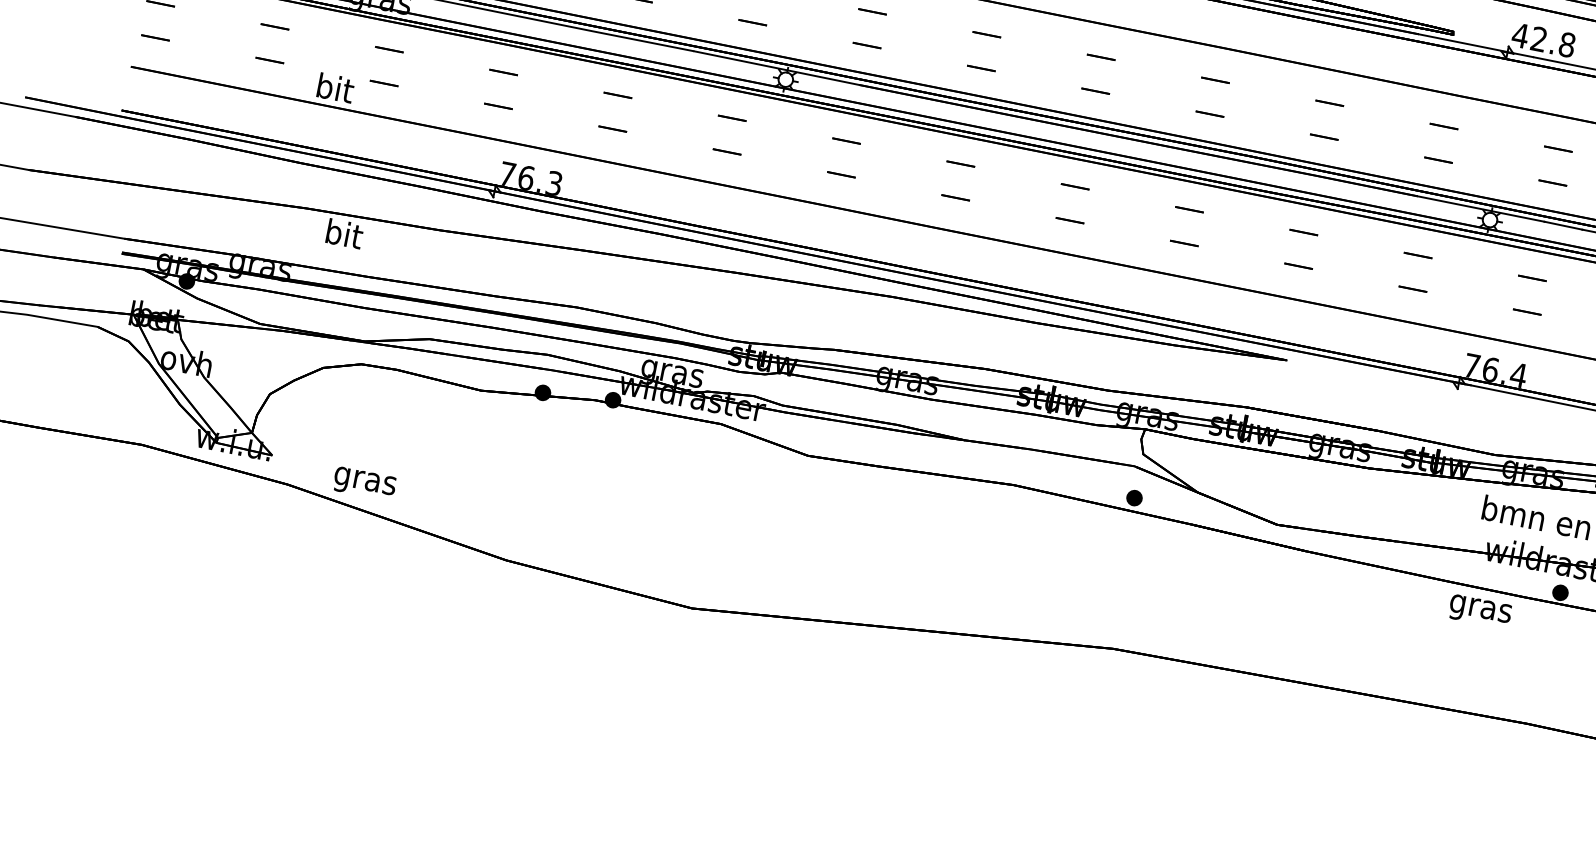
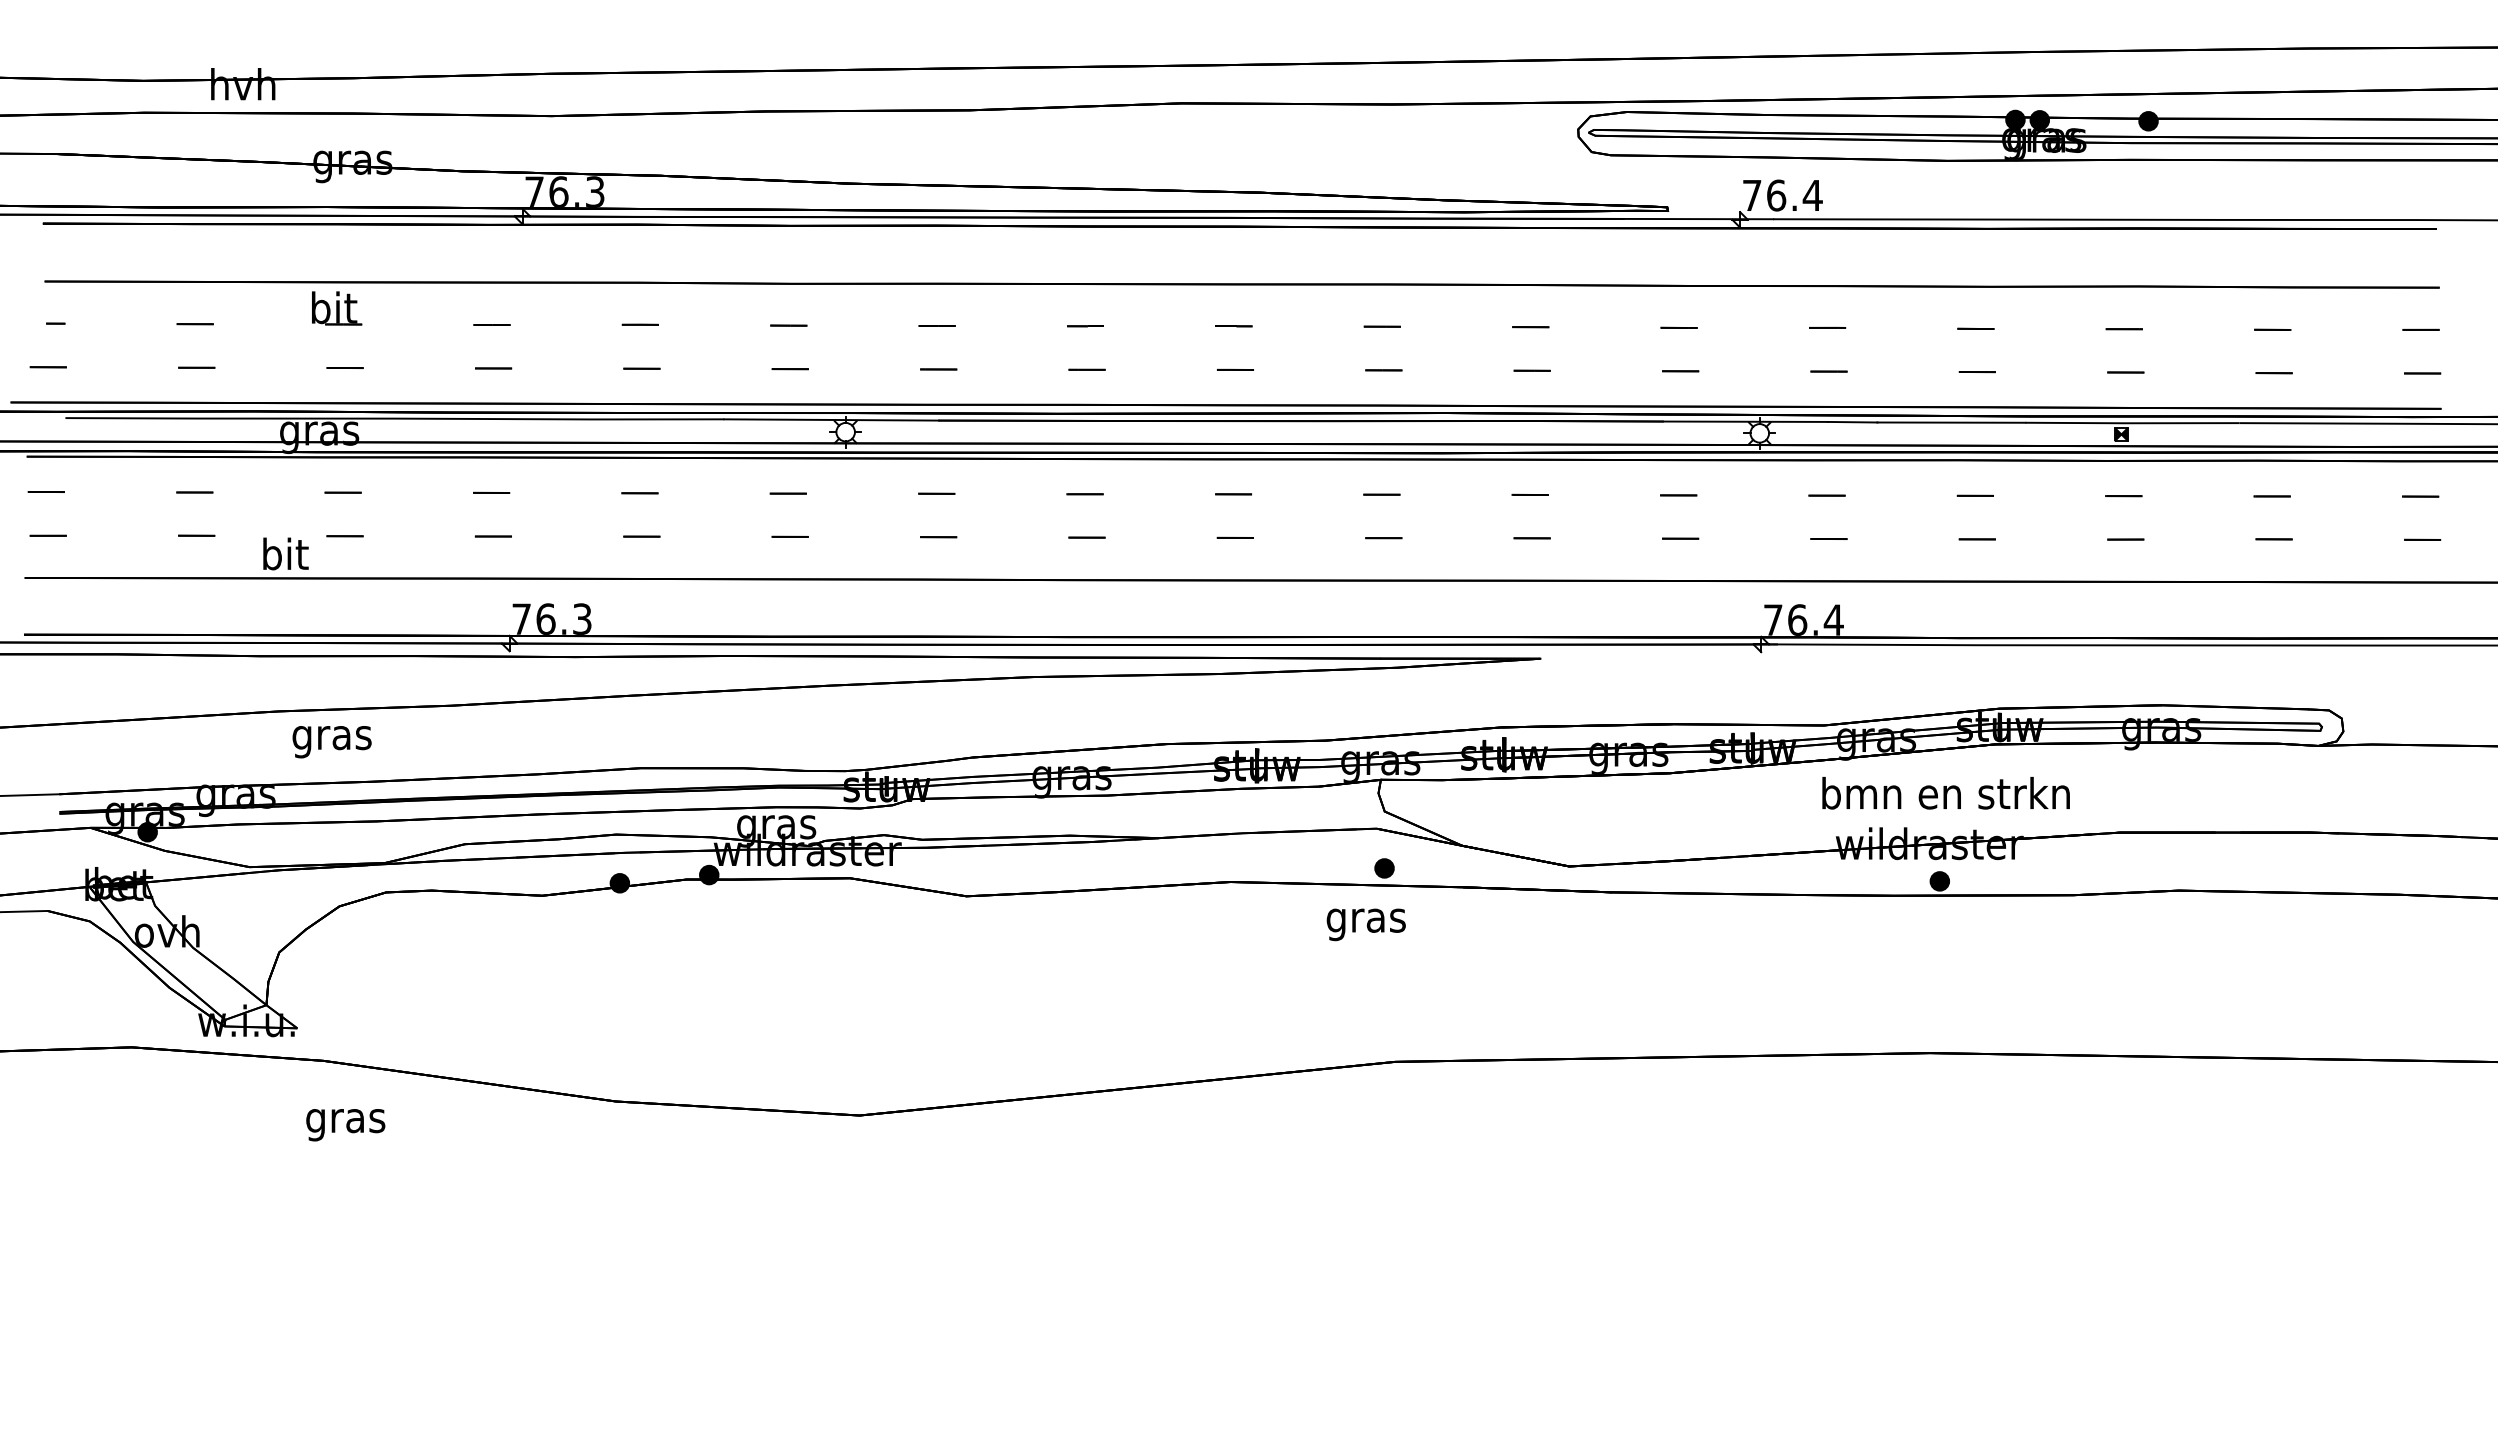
text: (1543, 40) -> (1782, 195), 42.8 -> 76.4
text: (342, 236) -> (331, 737), bit -> gras
text: (364, 484) -> (345, 1125), moved
text: (1479, 611) -> (1365, 924), moved

